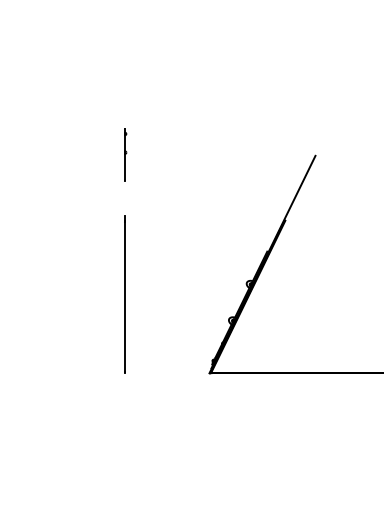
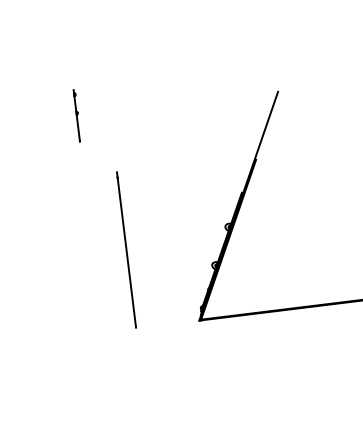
part: (125, 154) -> (77, 115), moved
line: (124, 294) -> (126, 250), moved

